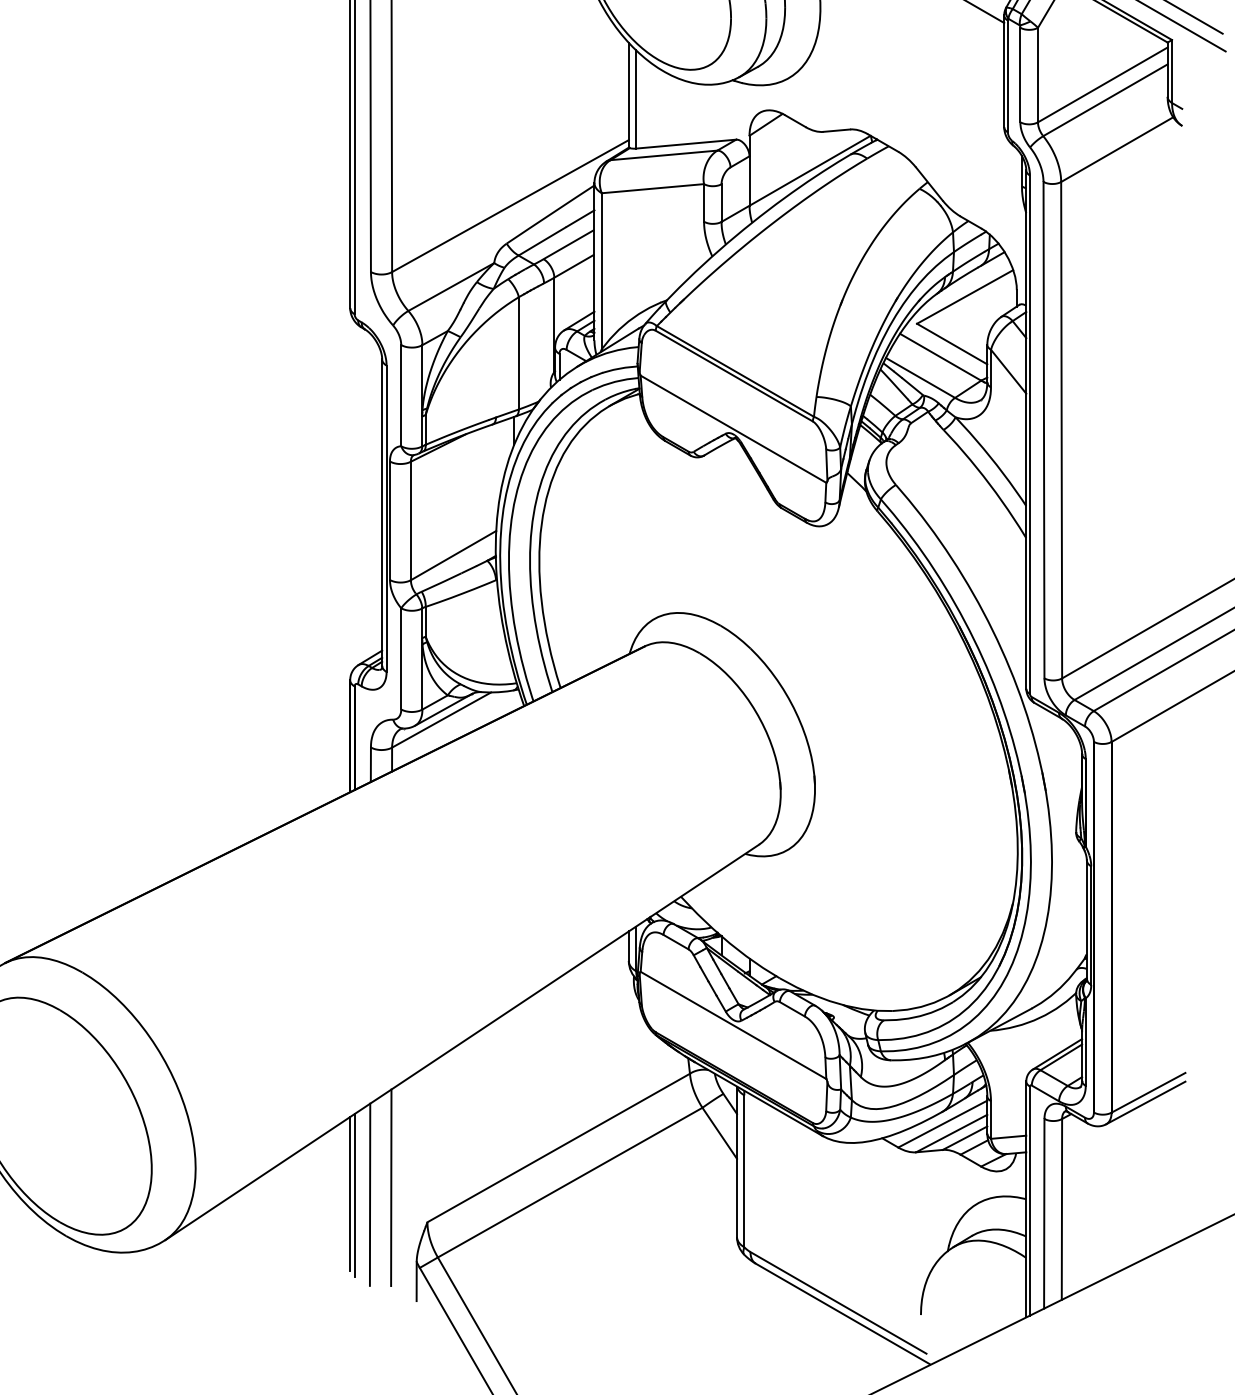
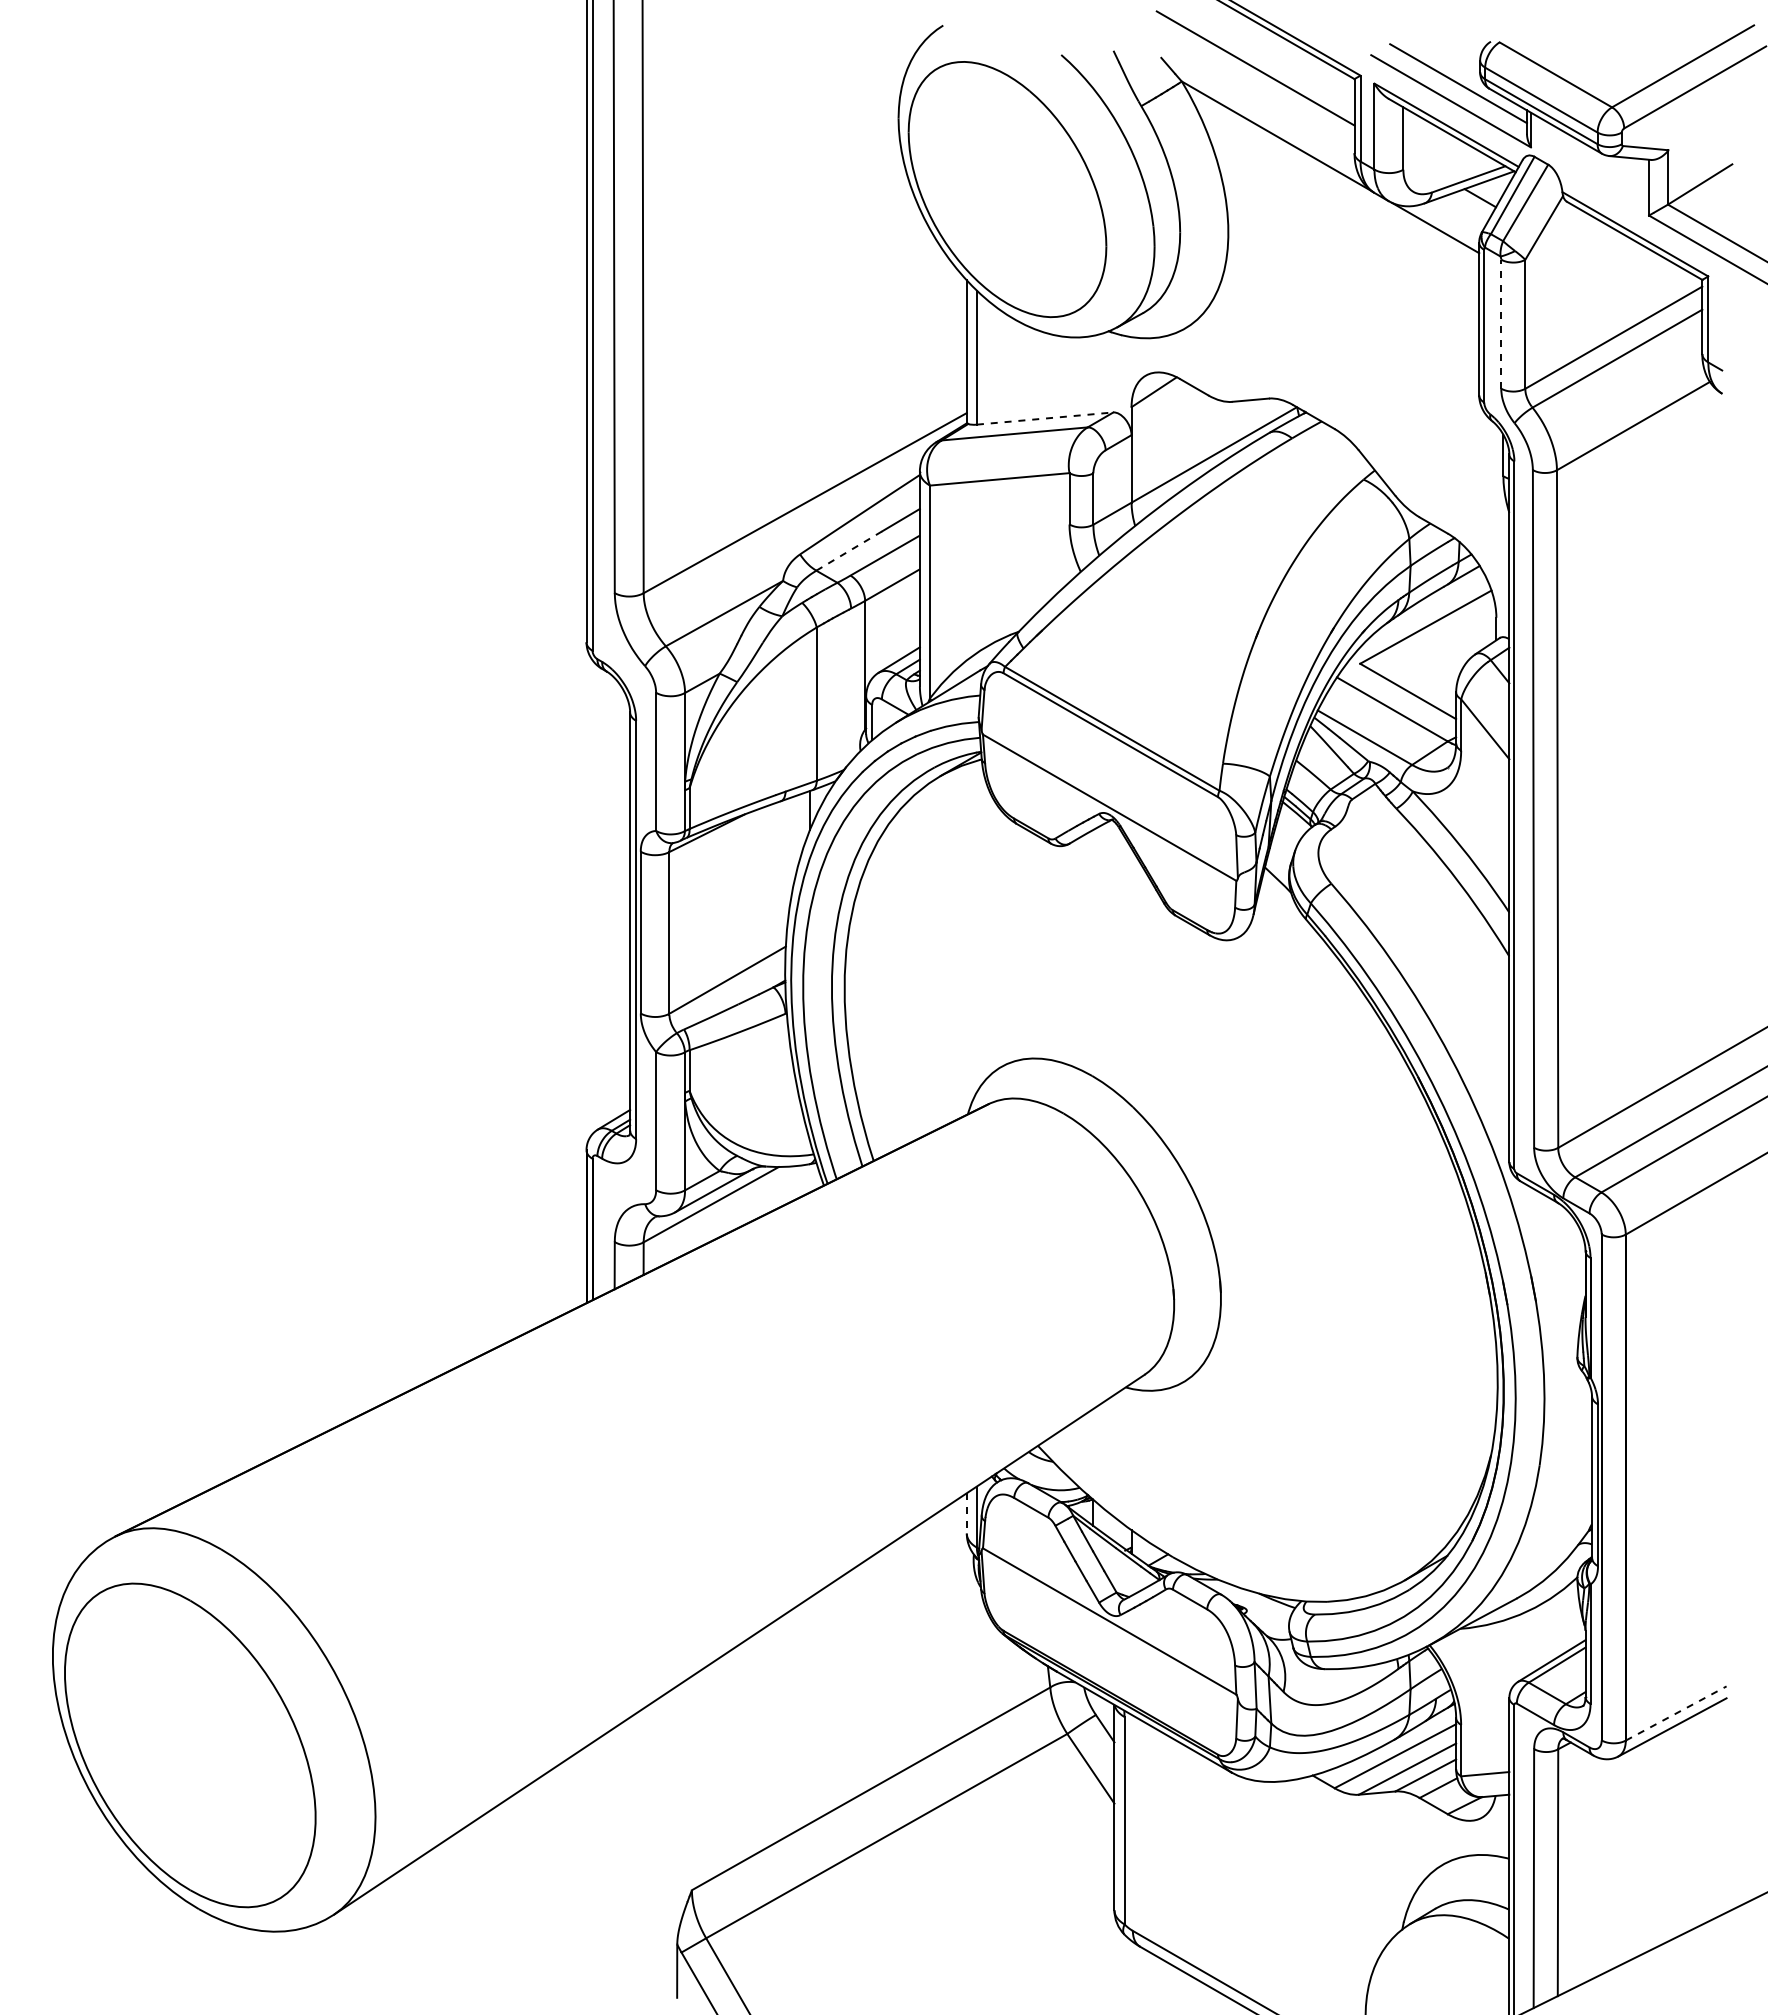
line: (1020, 75) -> (1501, 324), solid -> dashed
line: (686, 144) -> (1045, 418), solid -> dashed
line: (542, 240) -> (849, 550), solid -> dashed
line: (628, 946) -> (966, 1513), solid -> dashed
line: (1148, 1092) -> (1676, 1713), solid -> dashed
line: (391, 1188) -> (642, 1843), removed
line: (350, 1193) -> (586, 1851), removed
line: (369, 1194) -> (613, 1852), removed
line: (354, 1195) -> (592, 1853), removed

